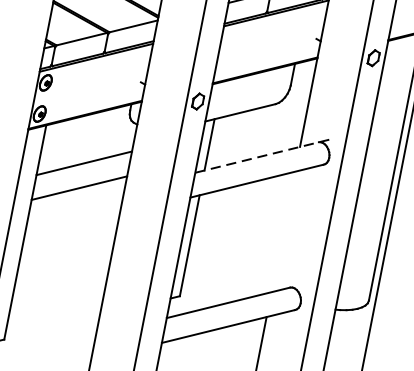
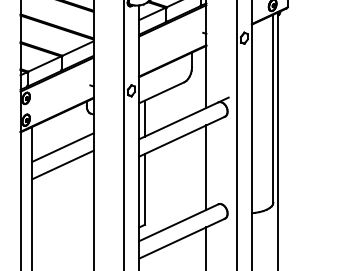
line: (265, 155) -> (184, 118), dashed -> solid
line: (283, 231) -> (206, 167), added

